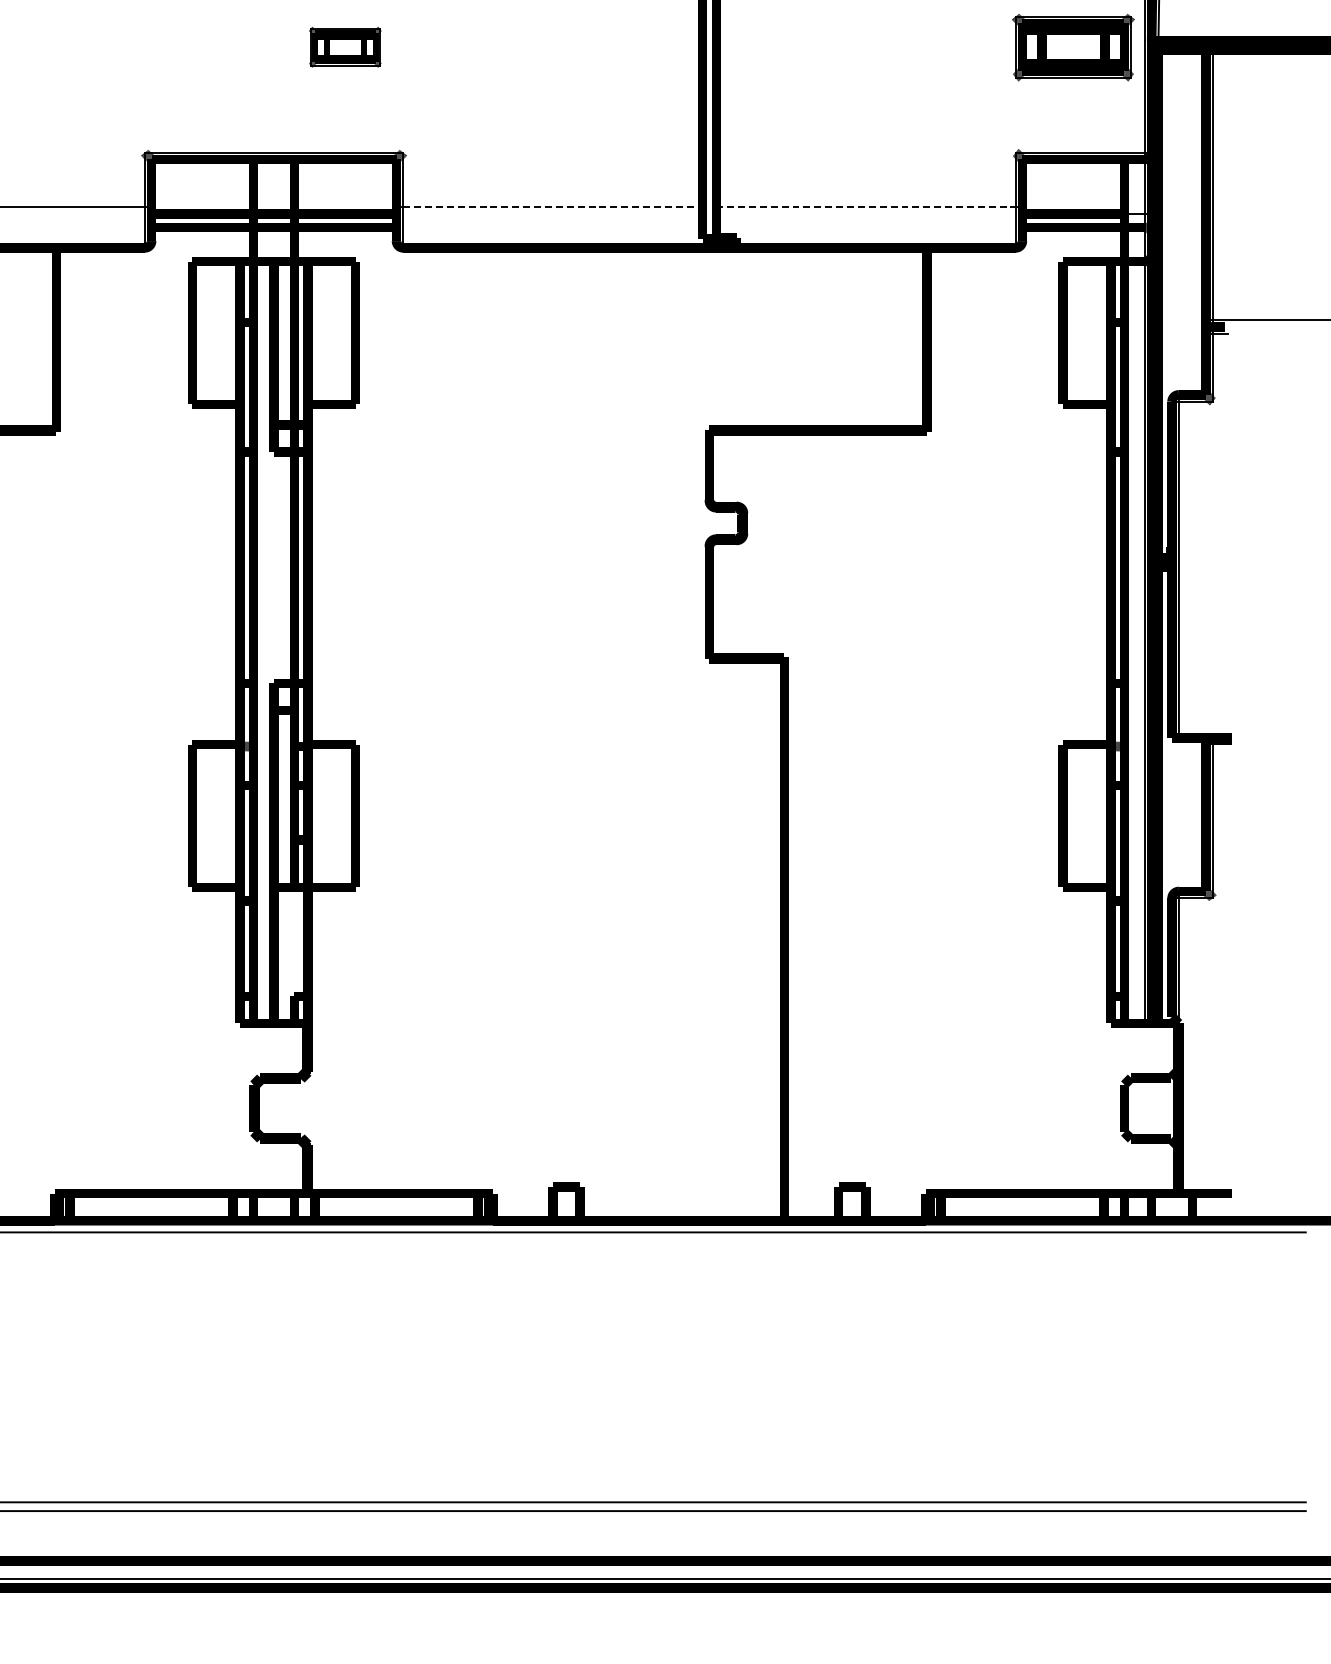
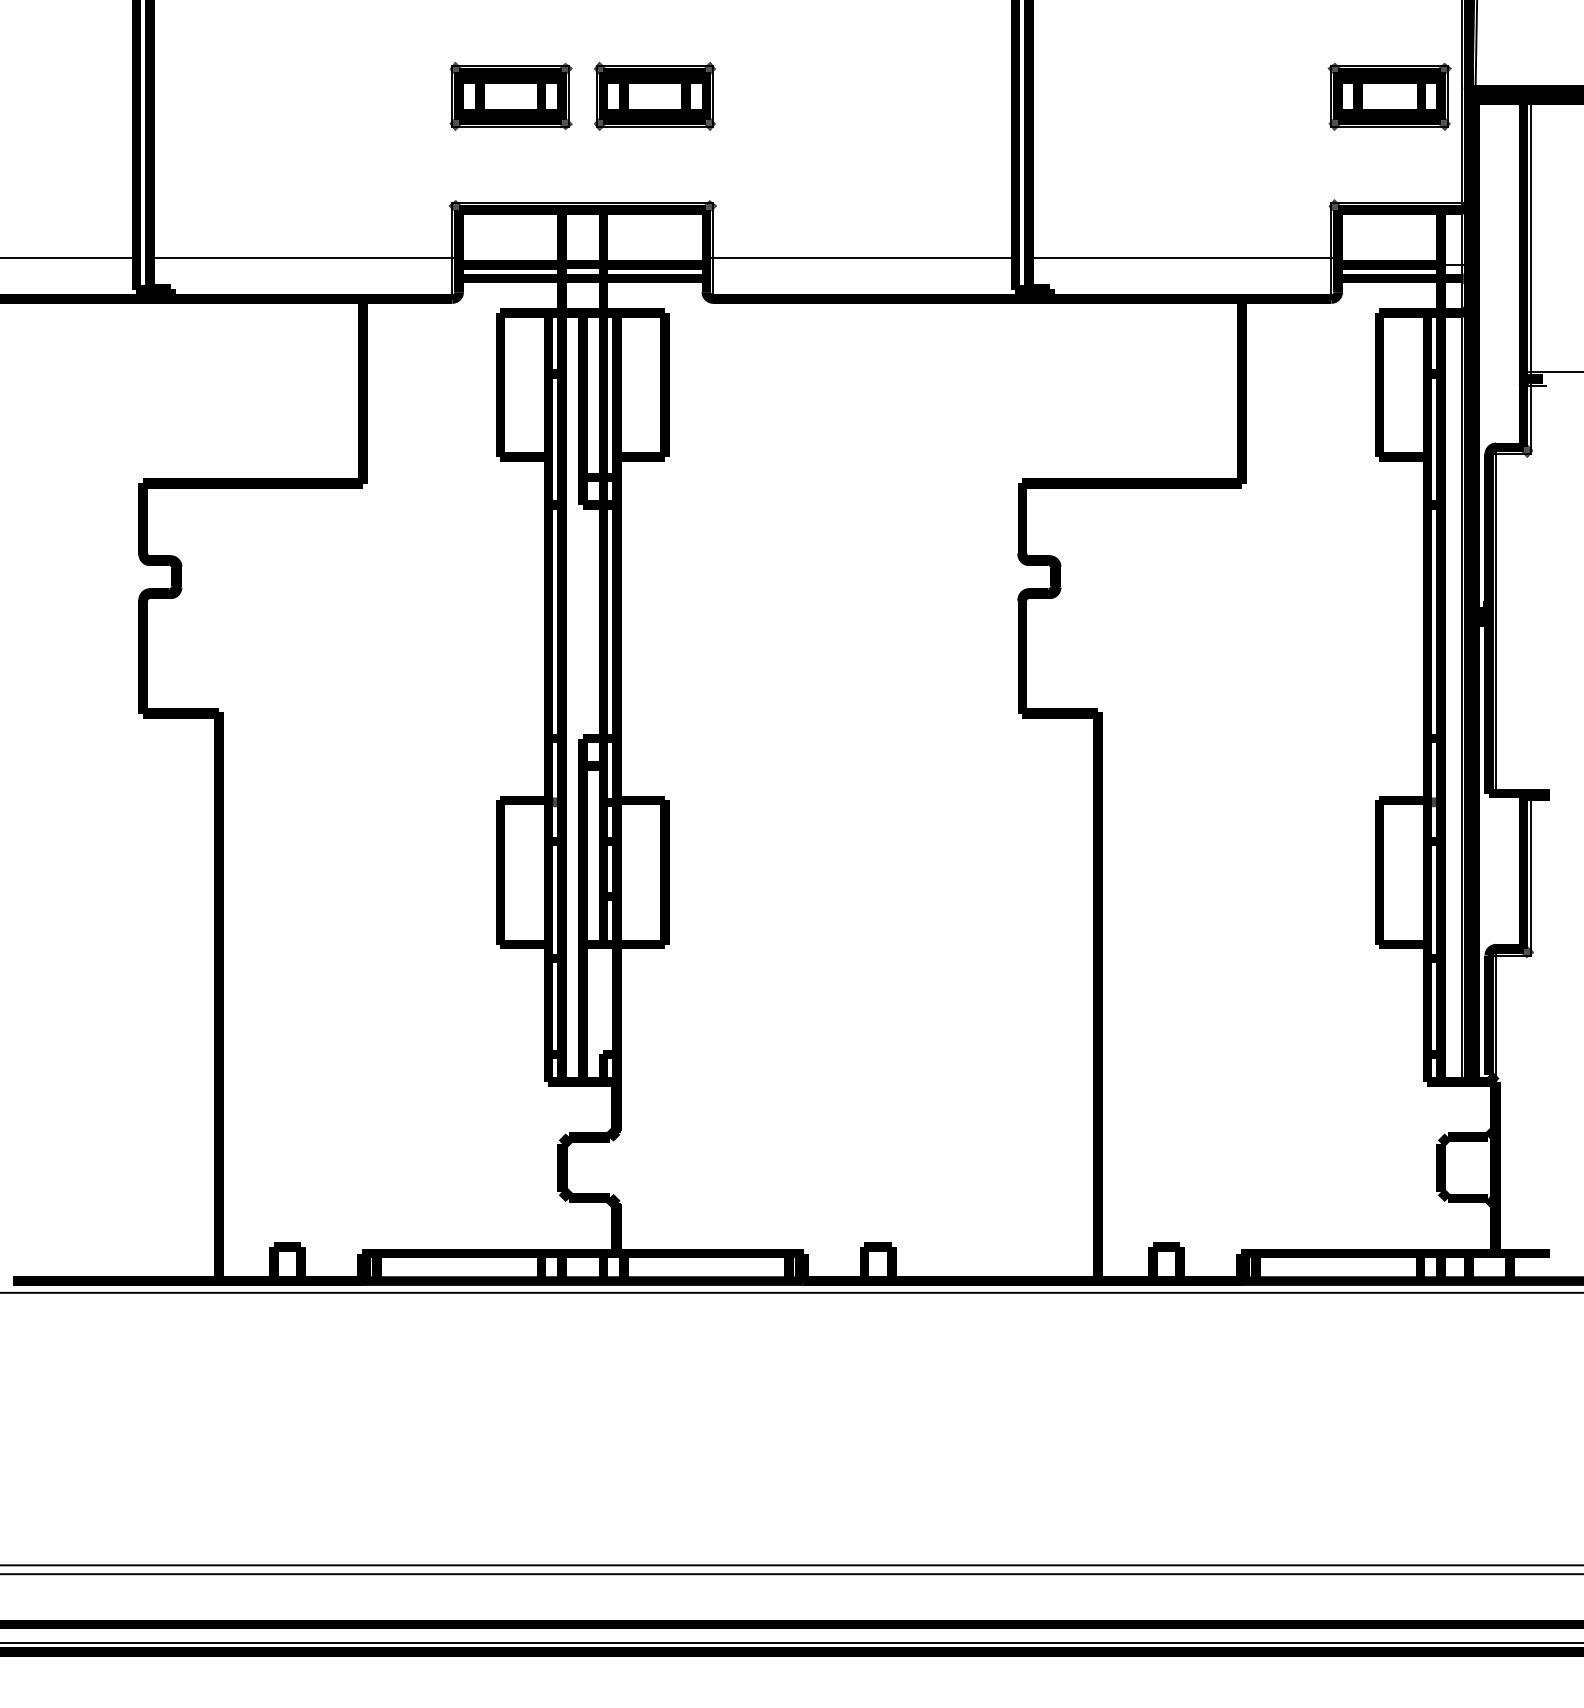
part: (202, 47) -> (510, 96), added
part: (345, 47) -> (654, 96), size x1.67
line: (553, 206) -> (864, 257), dashed -> solid
line: (866, 206) -> (1180, 257), dashed -> solid

